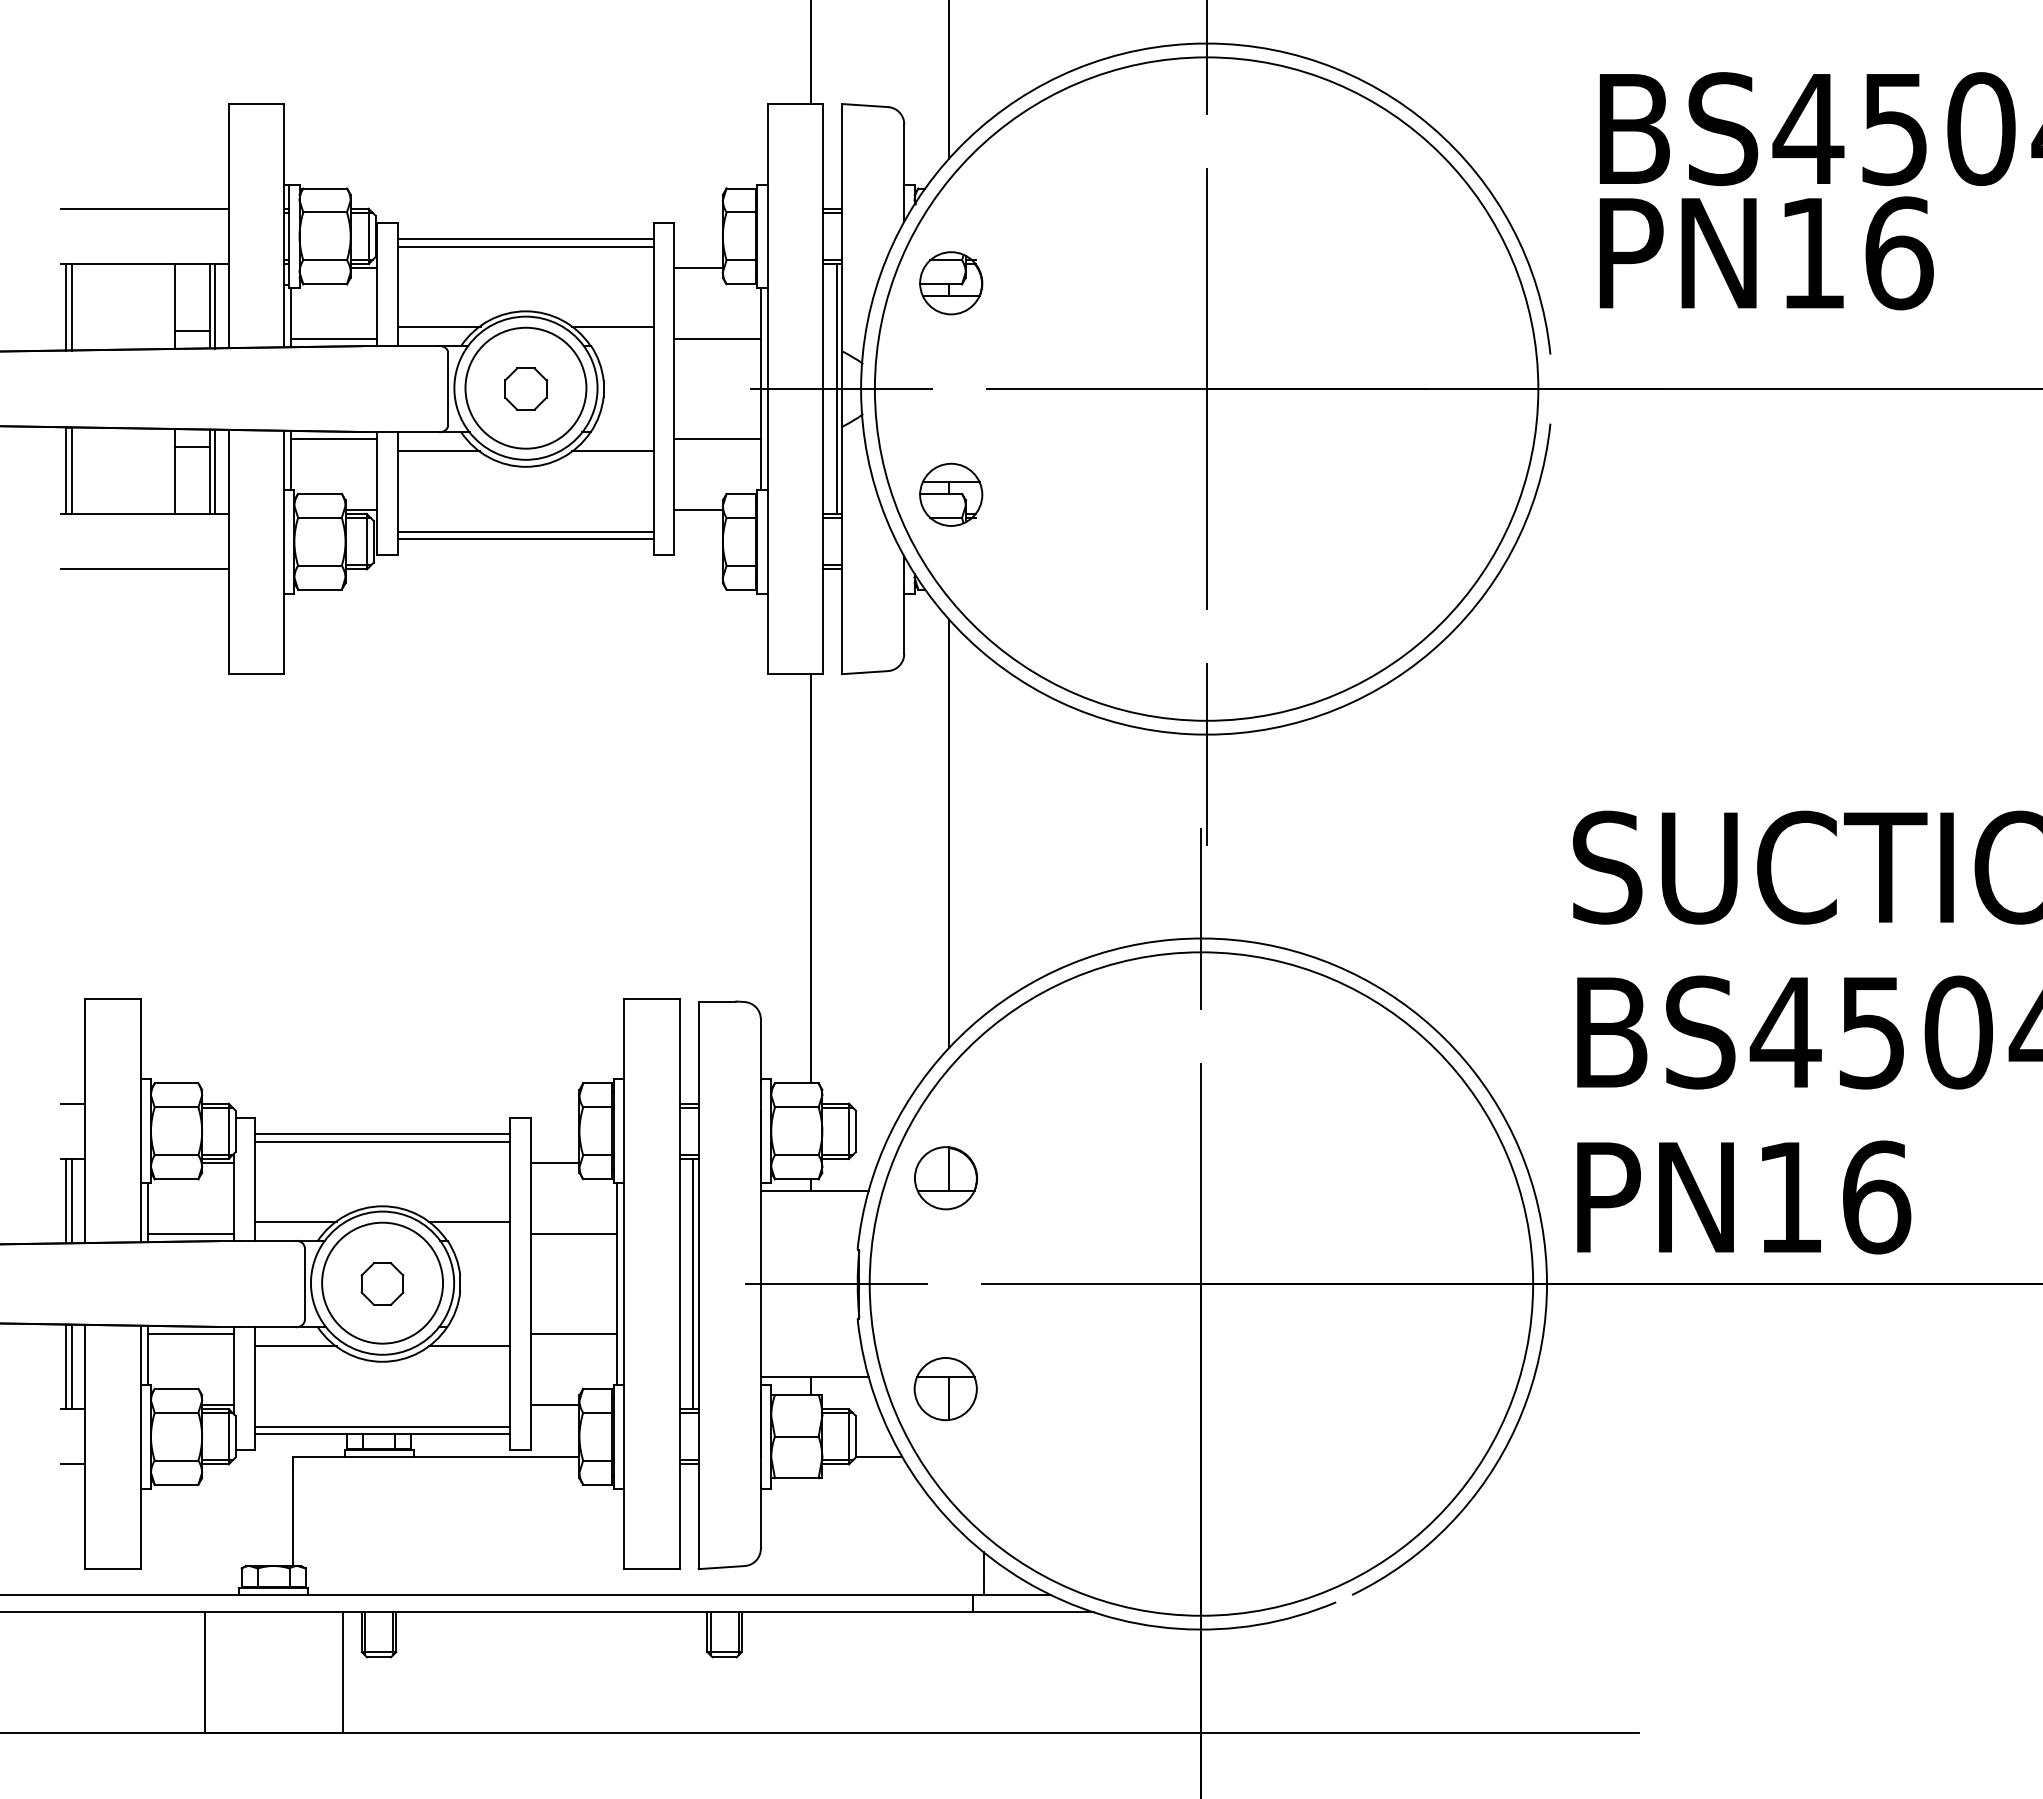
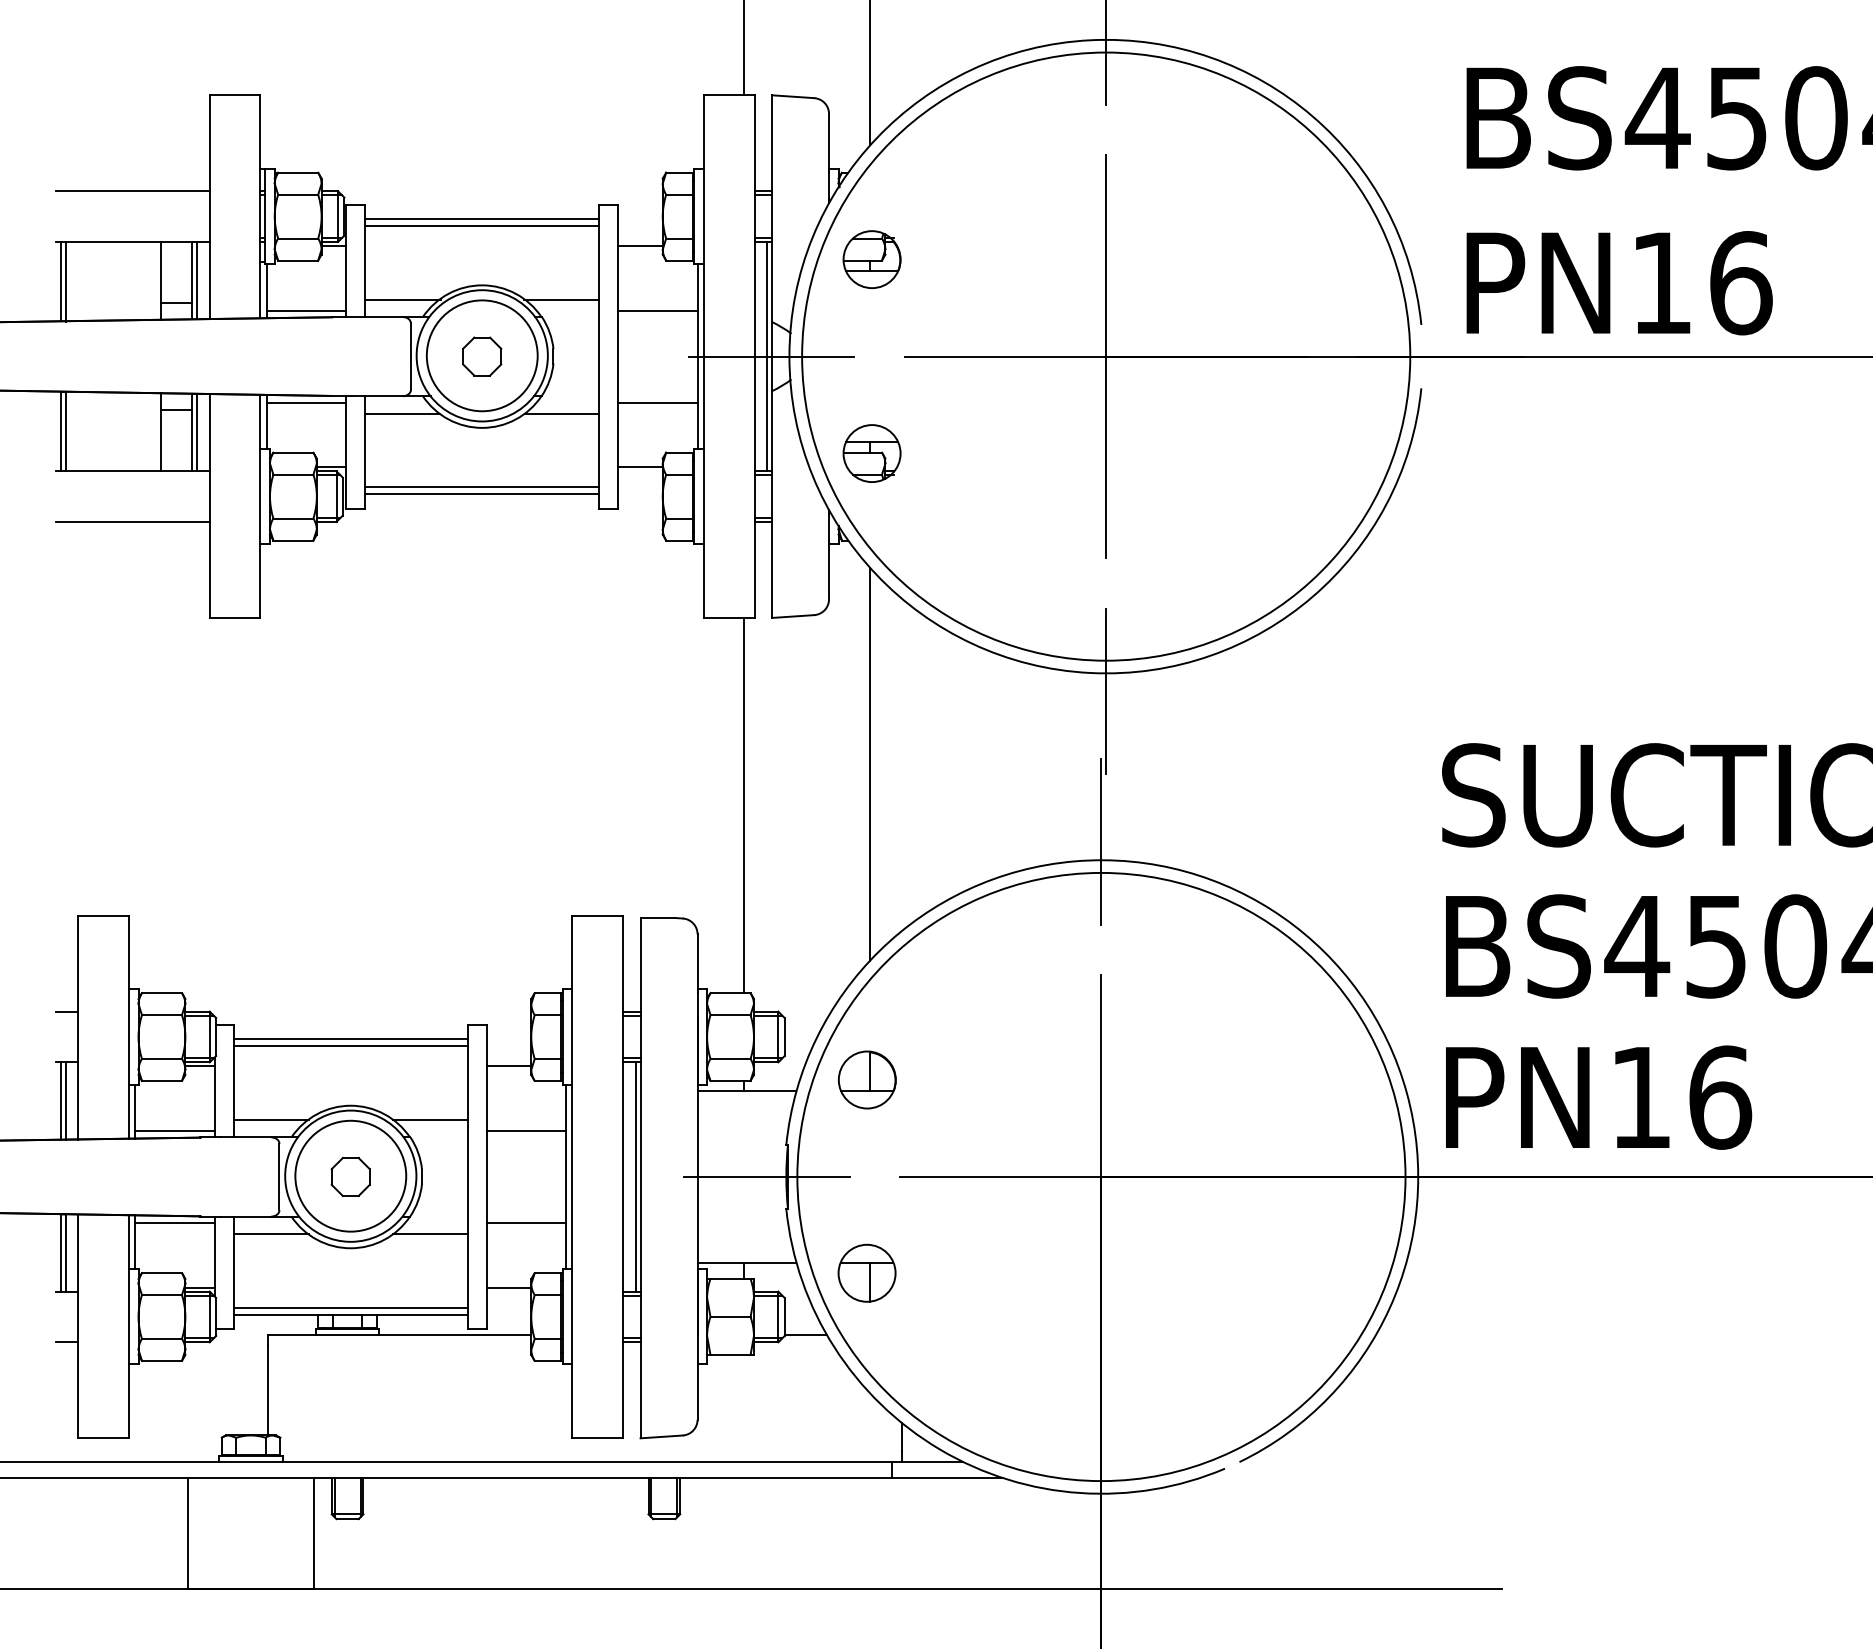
text: (1766, 253) -> (1619, 283), moved

